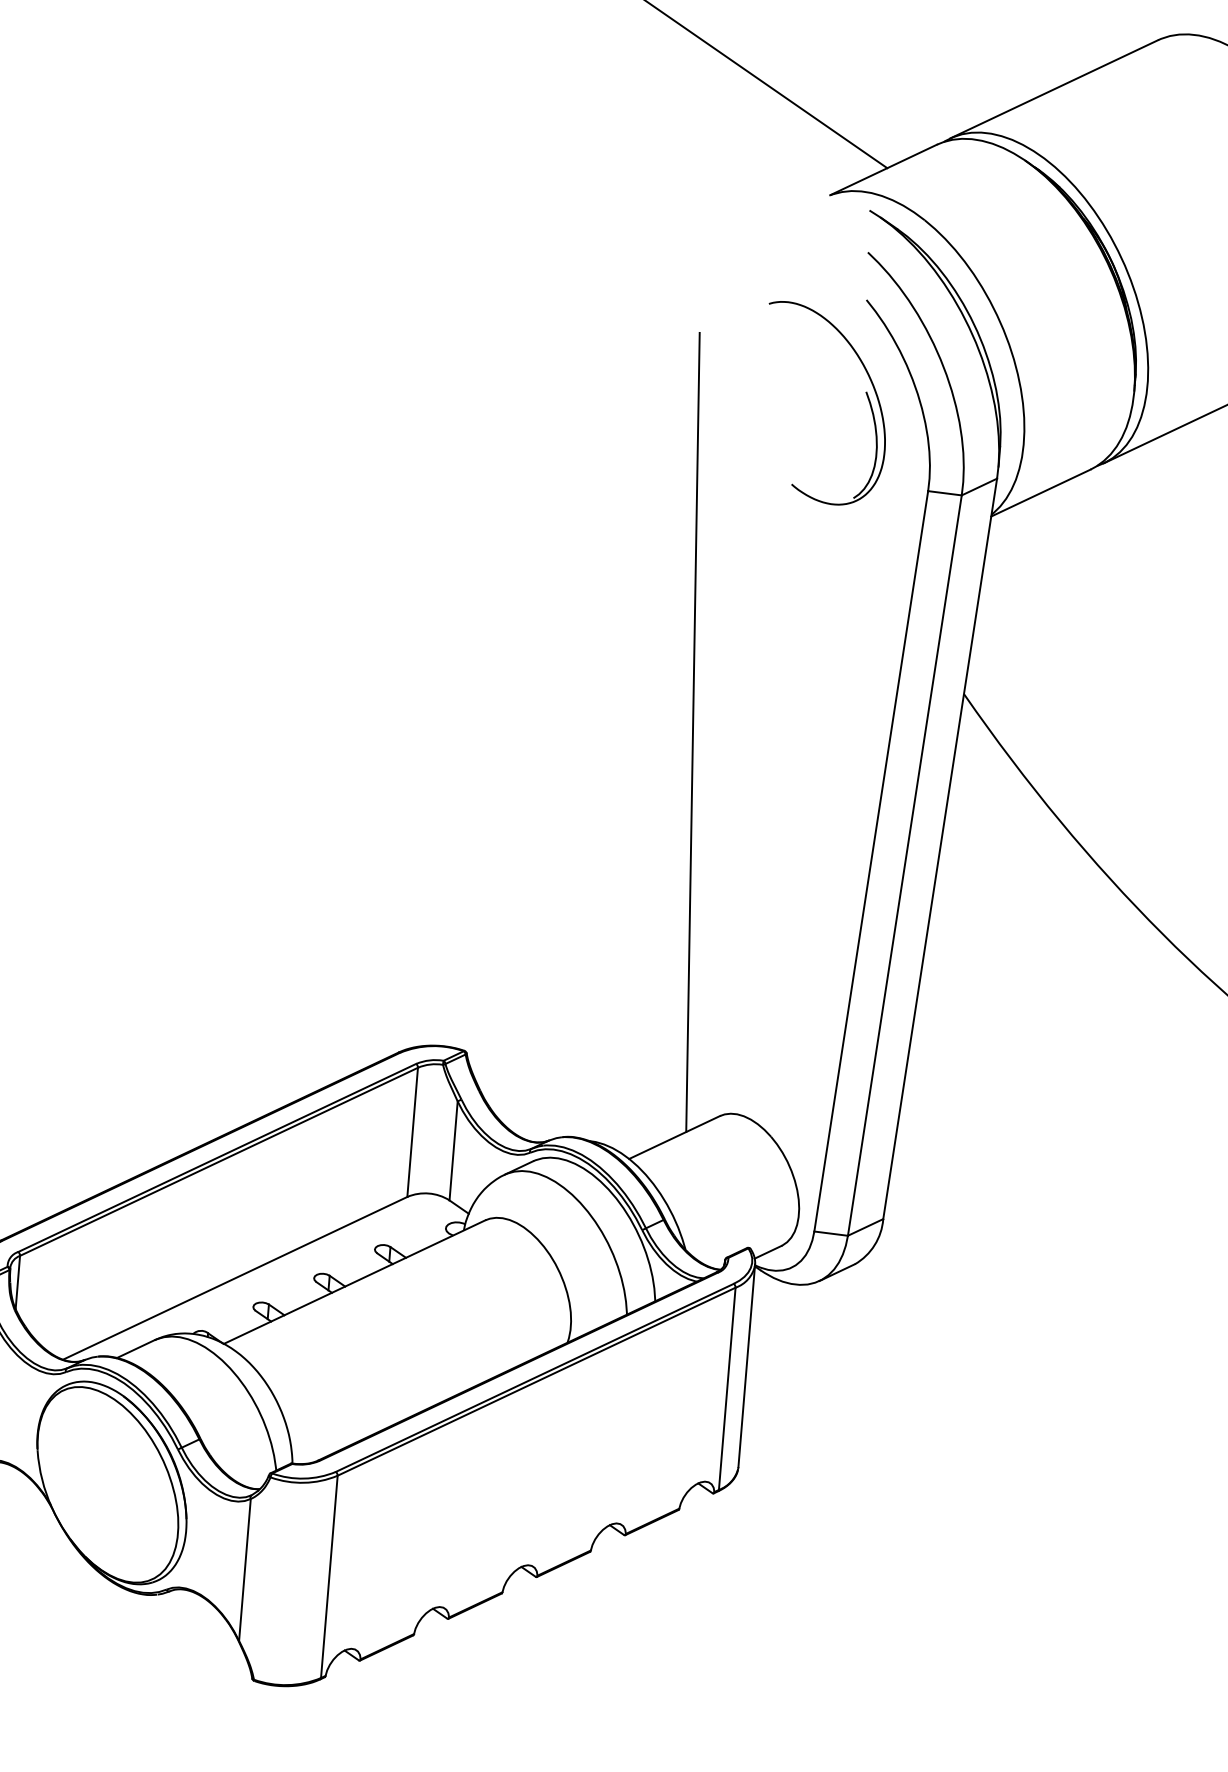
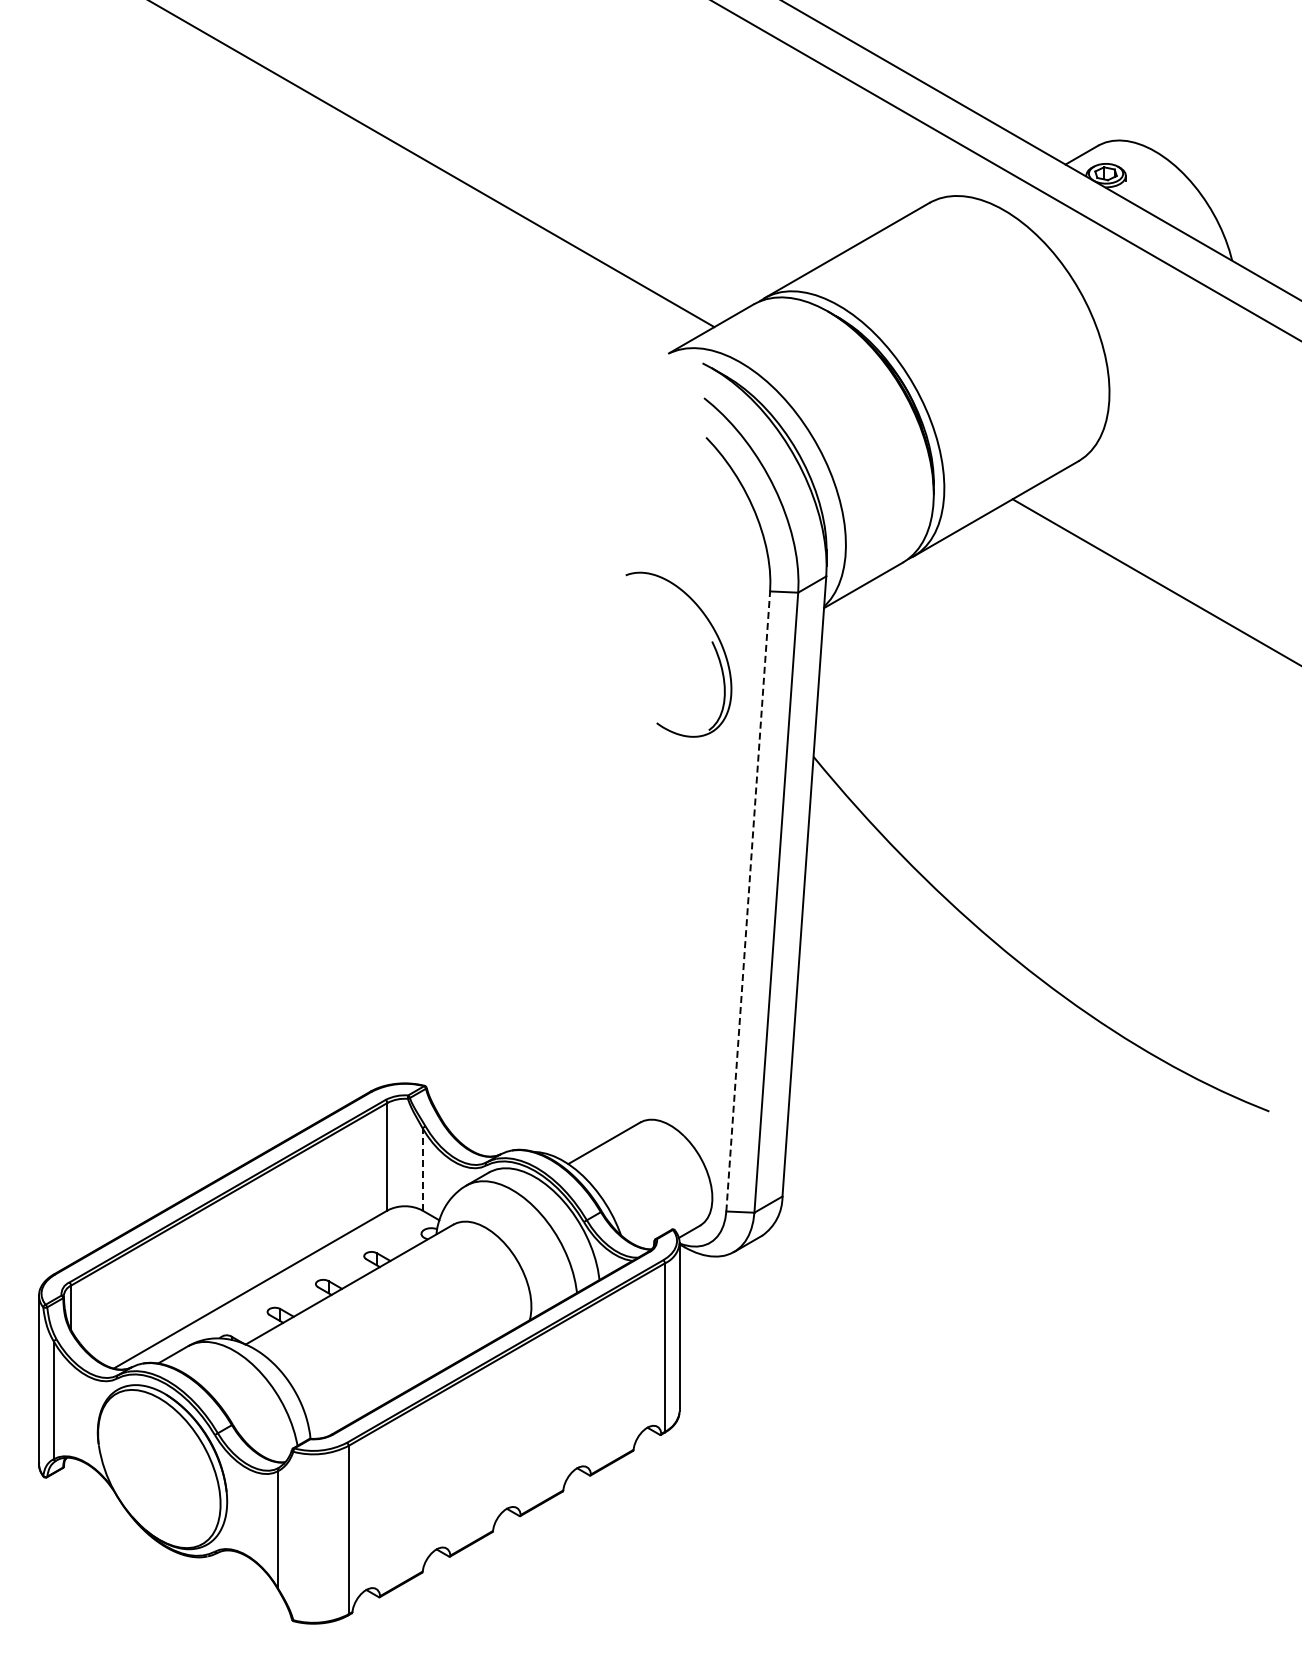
part: (865, 392) -> (711, 642), moved
line: (692, 731) -> (591, 806), removed
line: (871, 861) -> (748, 901), solid -> dashed
line: (453, 1149) -> (422, 1168), solid -> dashed

